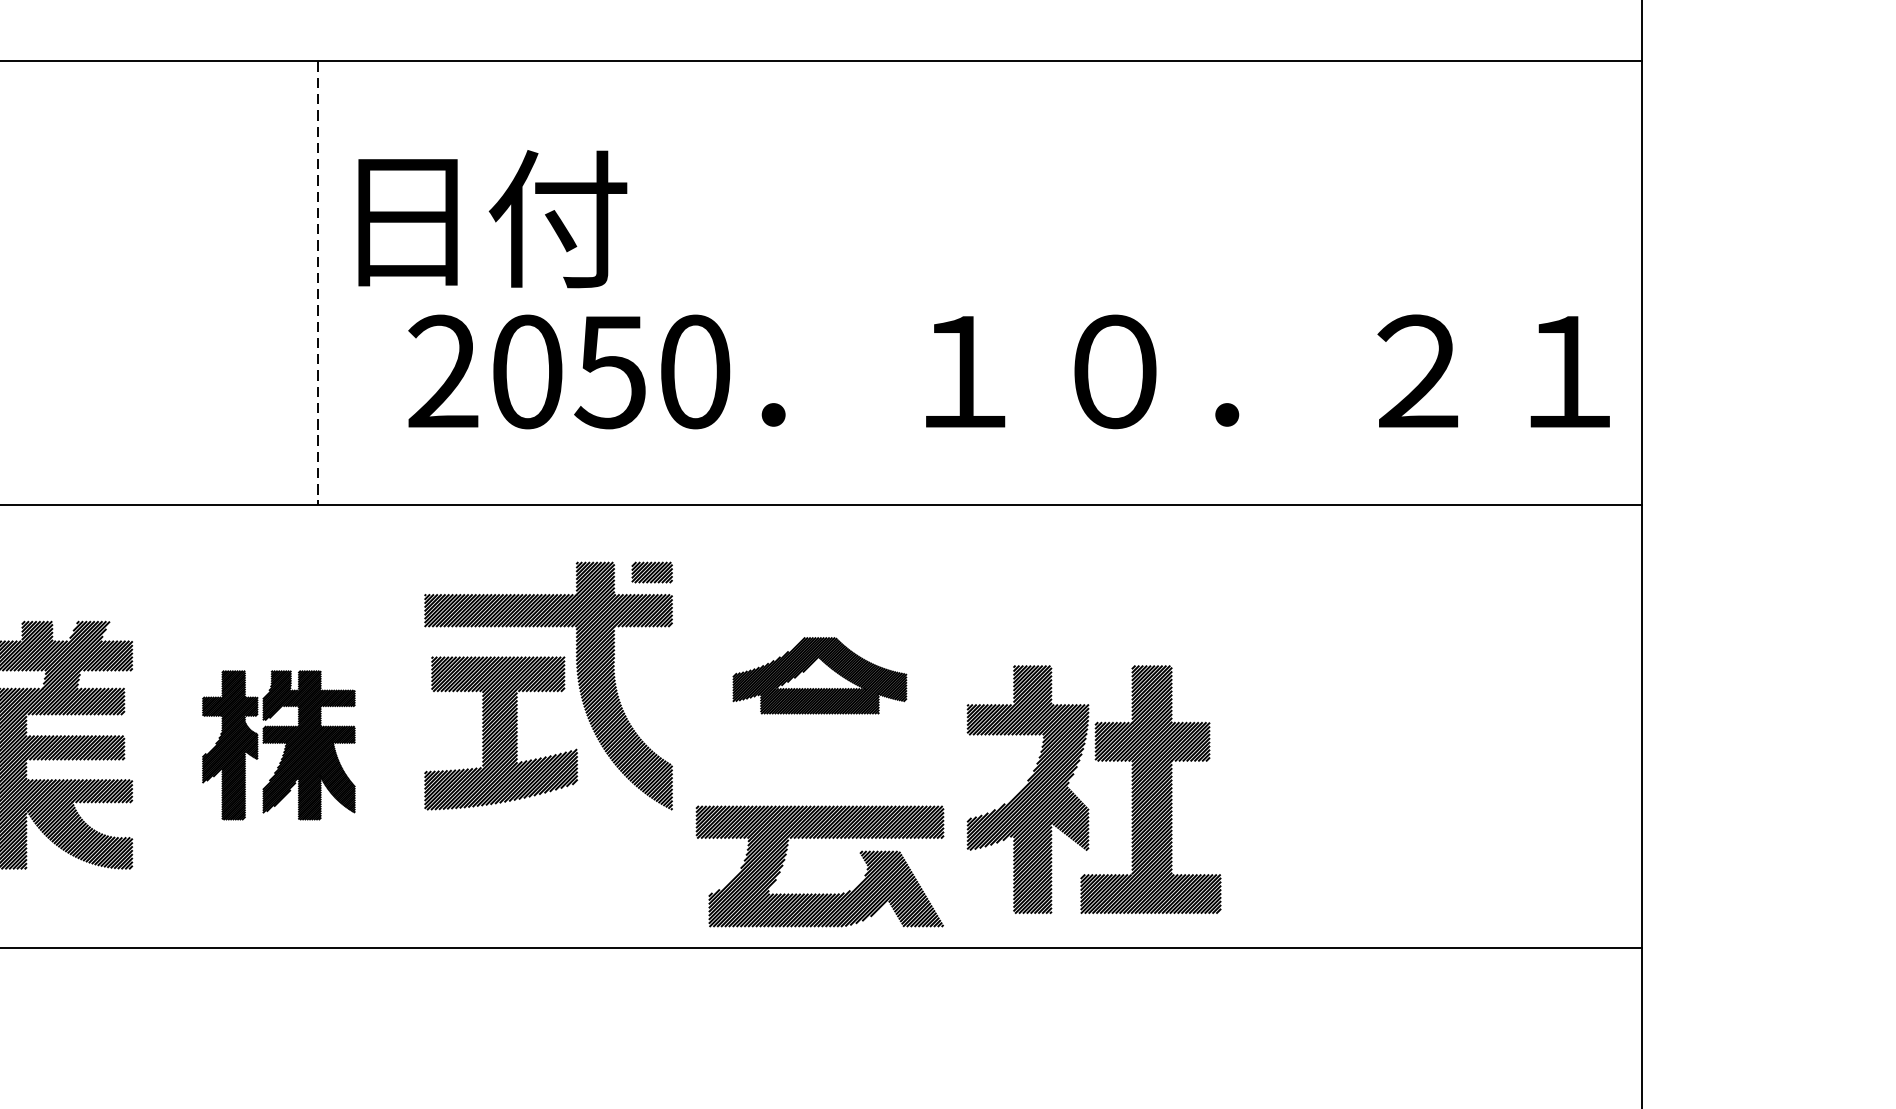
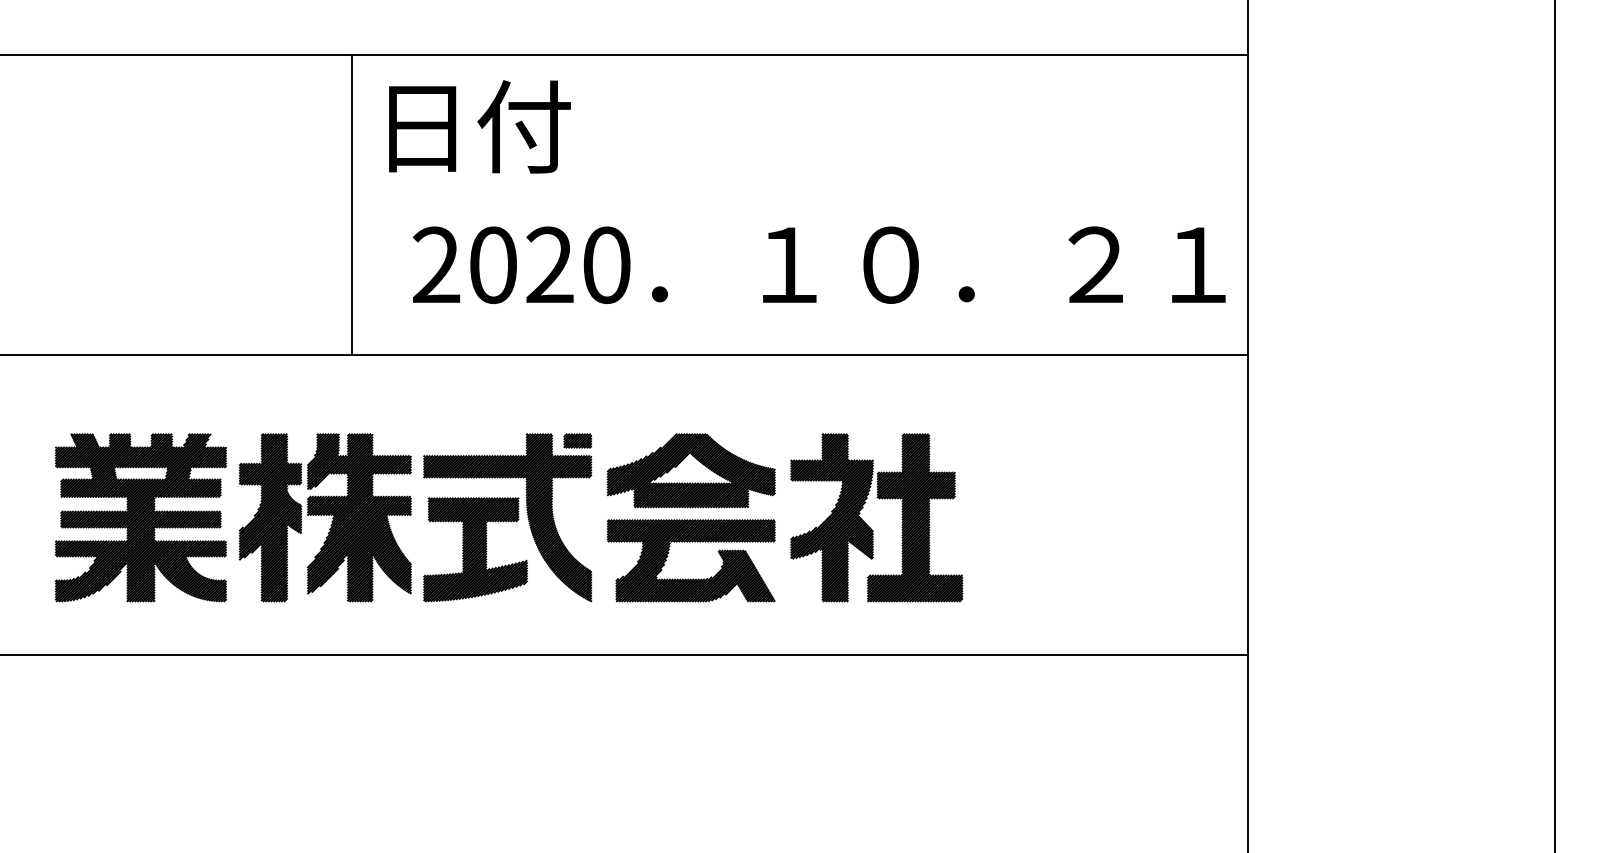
text: (492, 218) -> (479, 126), moved
line: (317, 283) -> (351, 205), dashed -> solid
text: (610, 372) -> (549, 265), 2050 -> 2020
part: (818, 675) -> (690, 470), size x1.43
part: (548, 685) -> (507, 517), moved
part: (277, 744) -> (324, 517), size x1.67
part: (1081, 800) -> (868, 525), moved
part: (818, 839) -> (690, 542), moved

